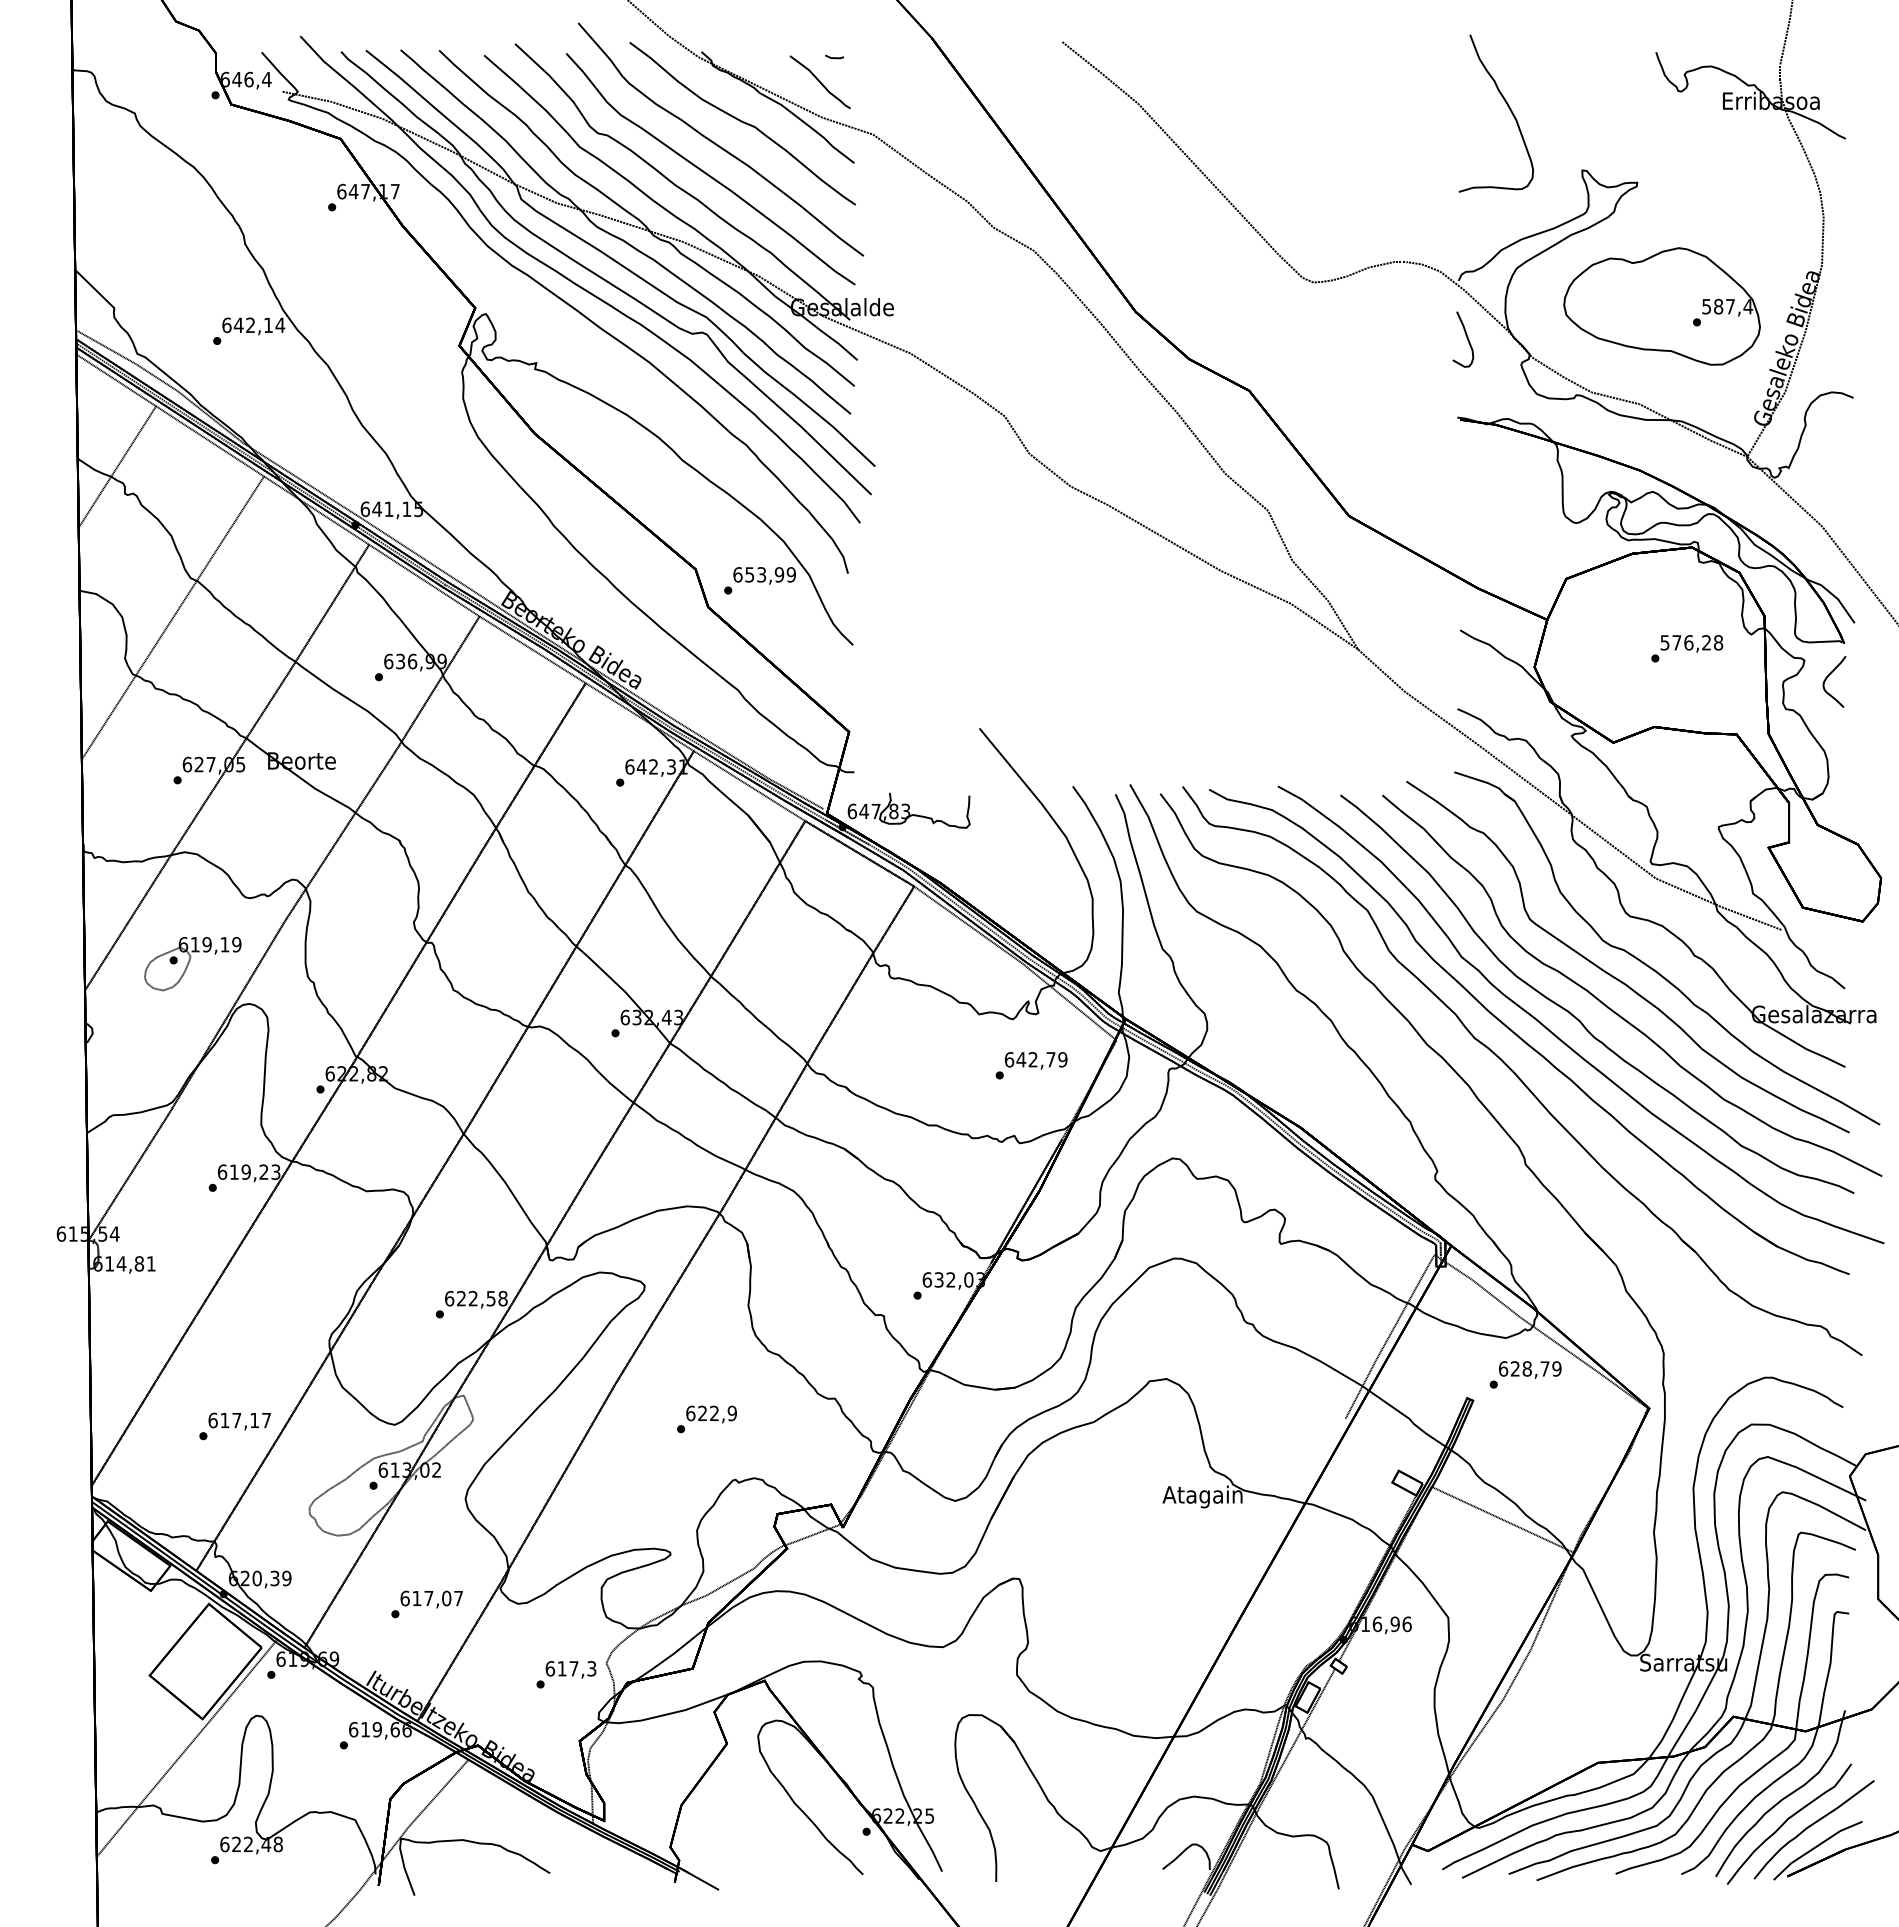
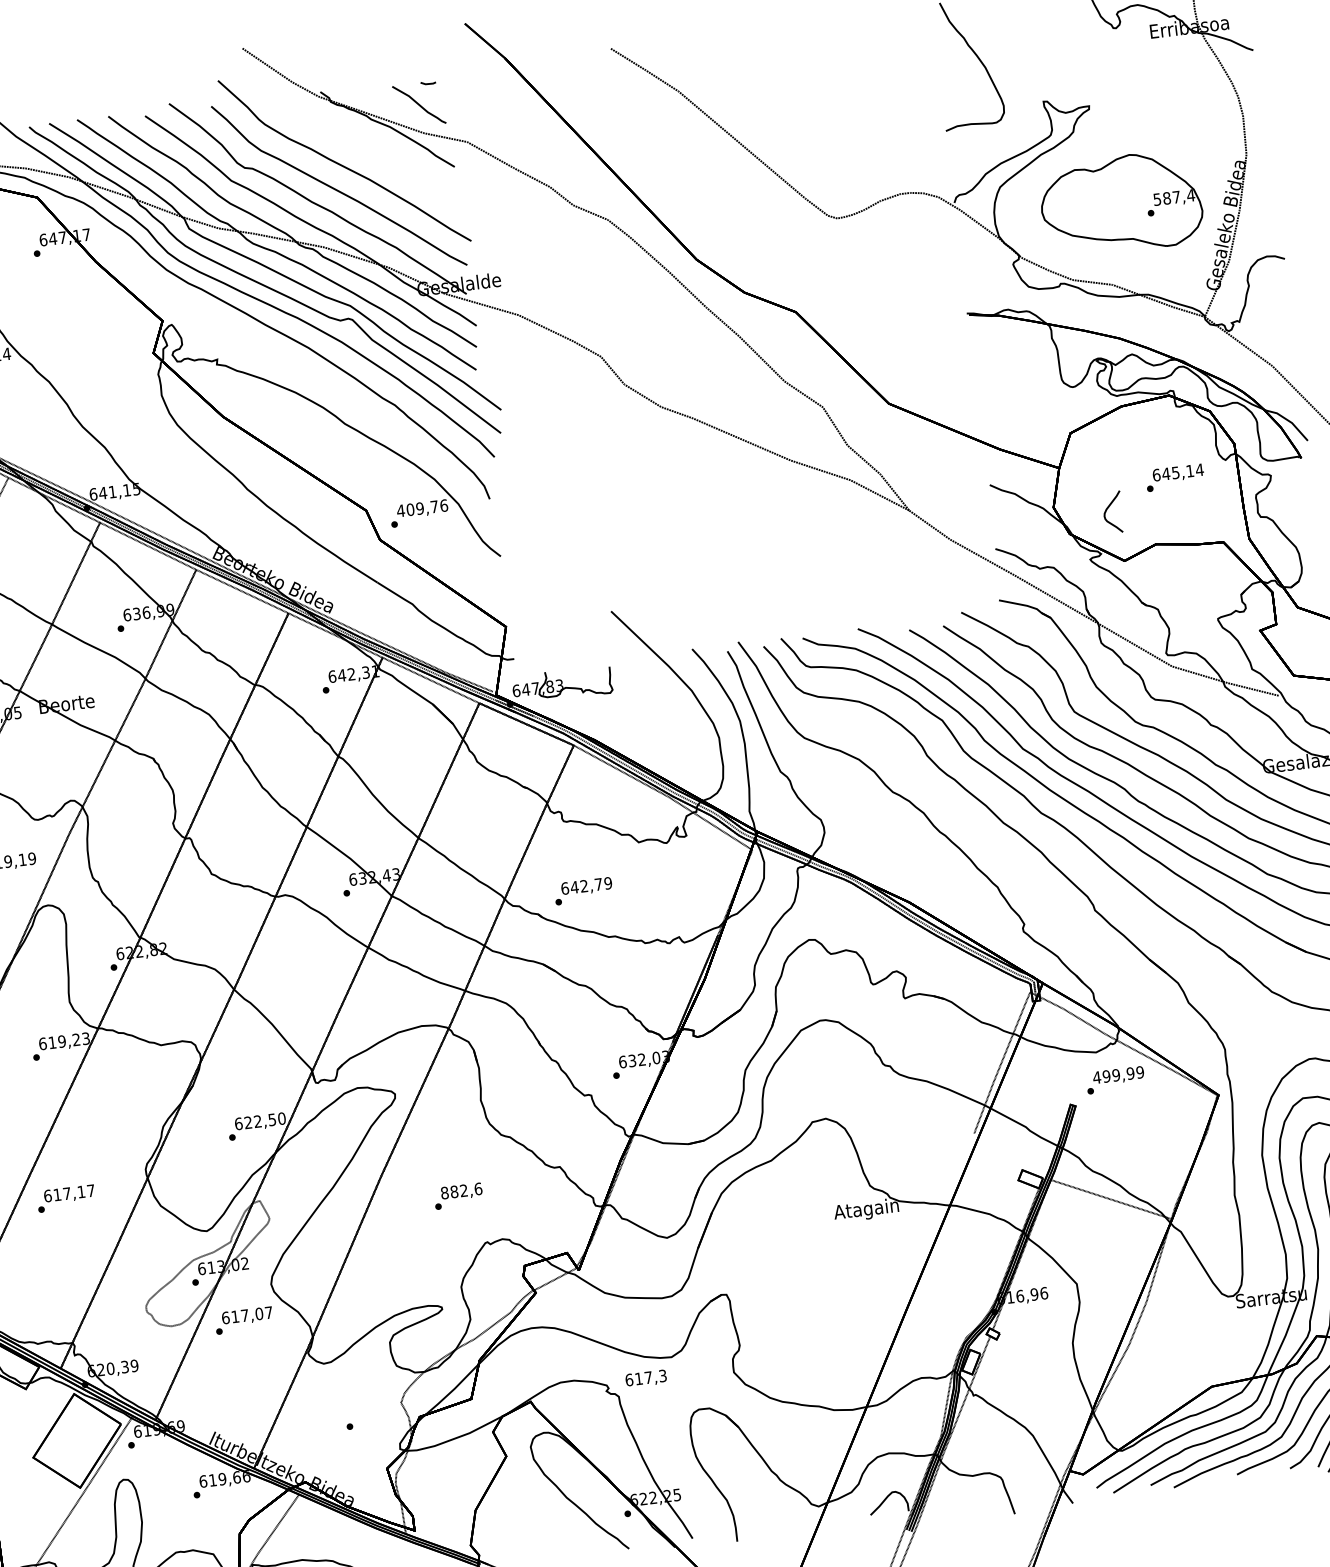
curve: (742, 122) -> (360, 145), removed
curve: (1466, 338) -> (966, 248), removed
text: (764, 574) -> (422, 508), 653,99 -> 409,76
text: (1691, 642) -> (1177, 472), 576,28 -> 645,14
curve: (1829, 676) -> (1108, 508), moved
text: (1031, 1065) -> (583, 891), moved
text: (502, 1298) -> (281, 1118), 622,58 -> 622,50
text: (1523, 1368) -> (1113, 1075), 628,79 -> 499,99
text: (711, 1413) -> (461, 1191), 622,9 -> 882,6
text: (234, 1426) -> (65, 1198), moved
text: (426, 1604) -> (243, 1320), moved
text: (570, 1669) -> (645, 1378), moved

